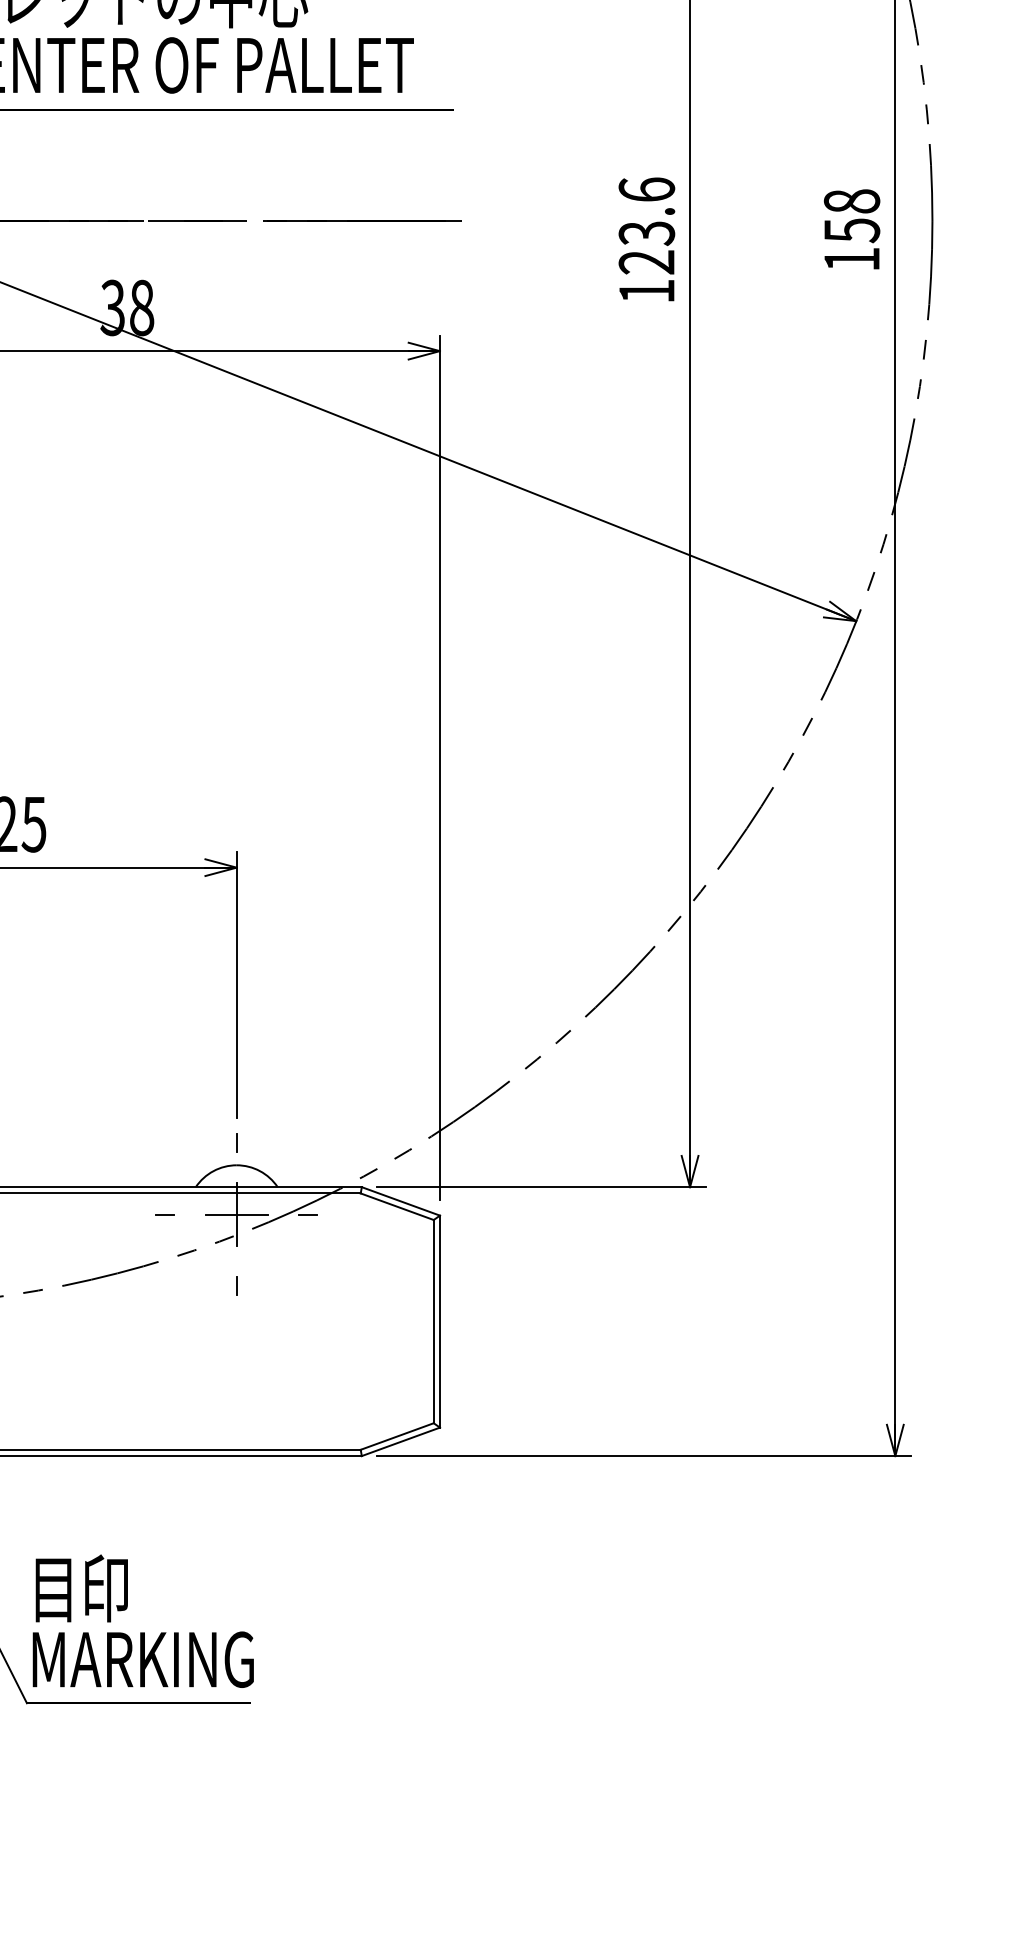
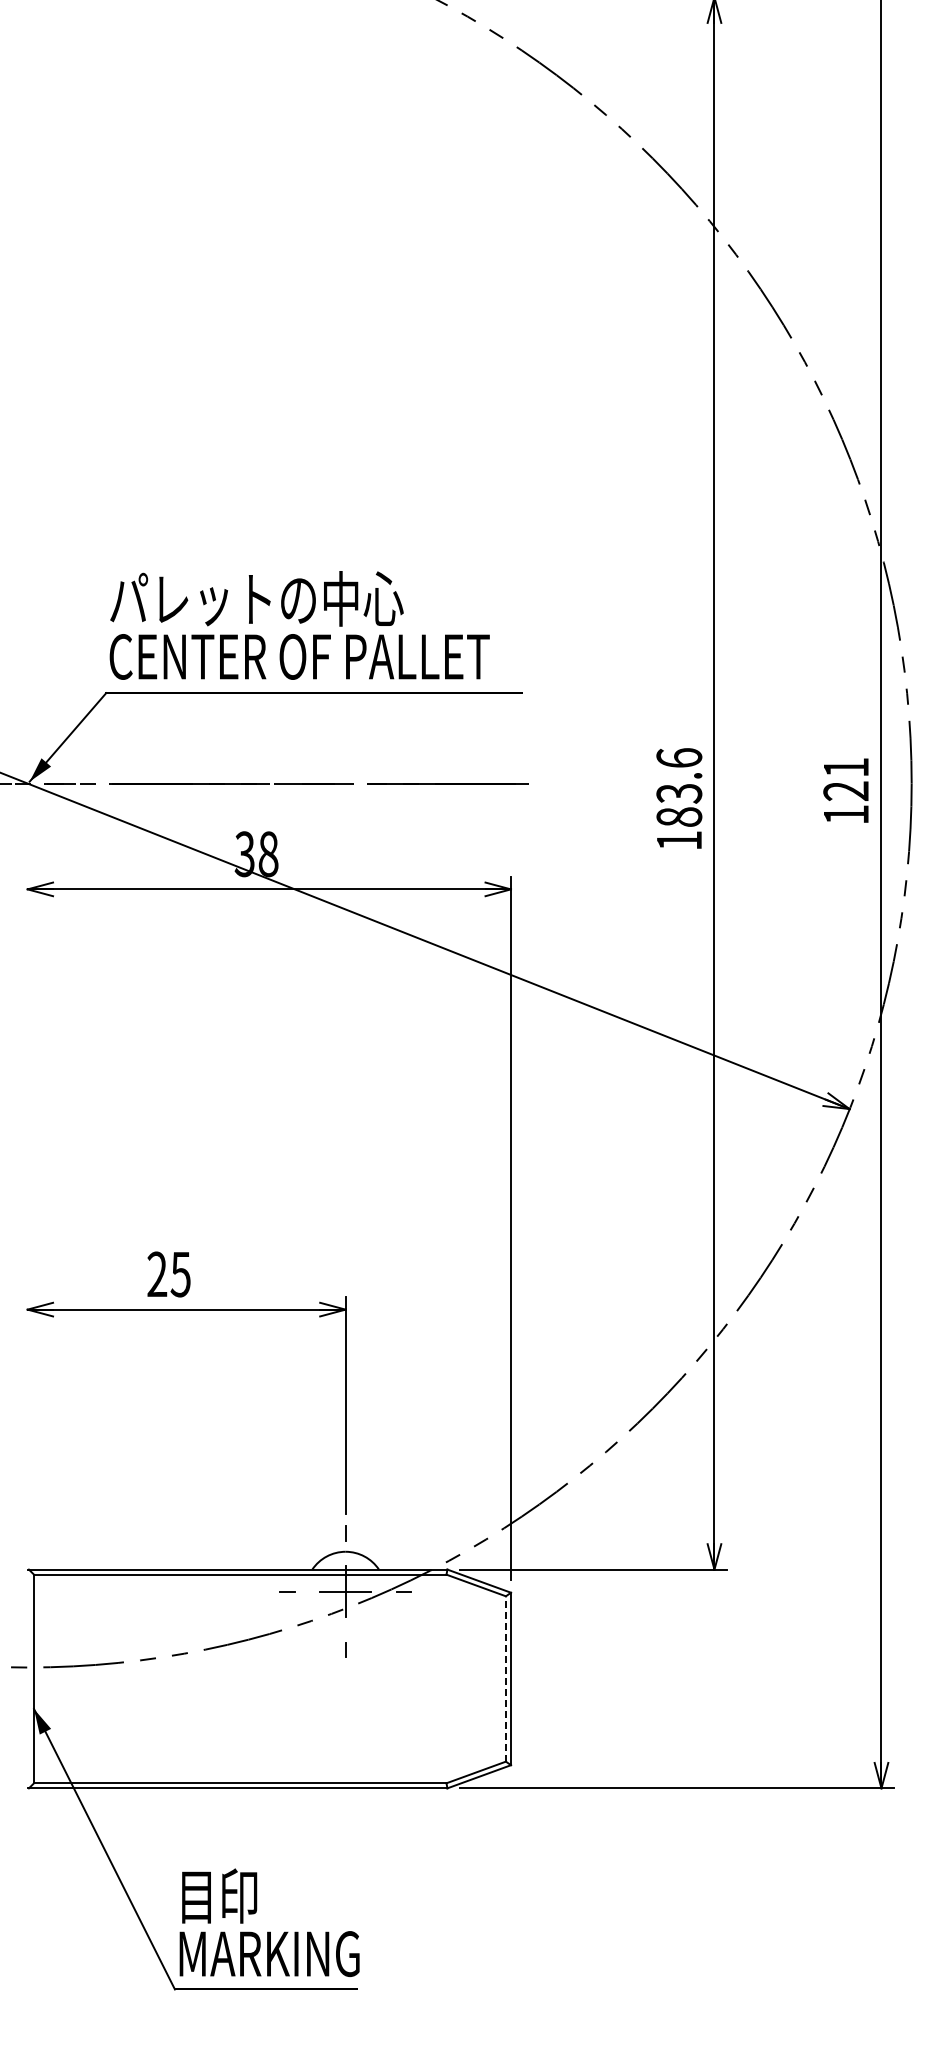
text: (852, 216) -> (846, 779), 158 -> 121
text: (647, 261) -> (679, 816), 123.6 -> 183.6
line: (433, 1321) -> (505, 1678), solid -> dashed

